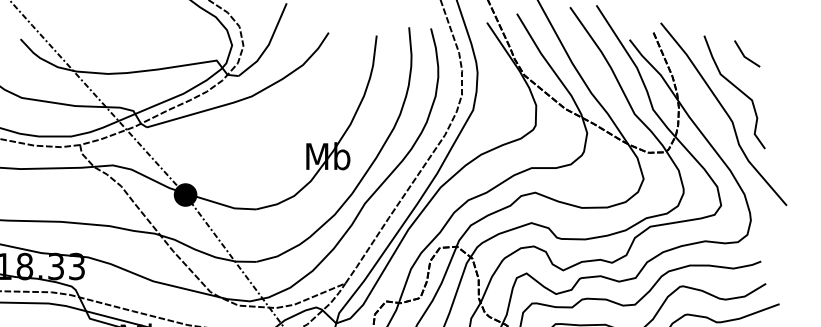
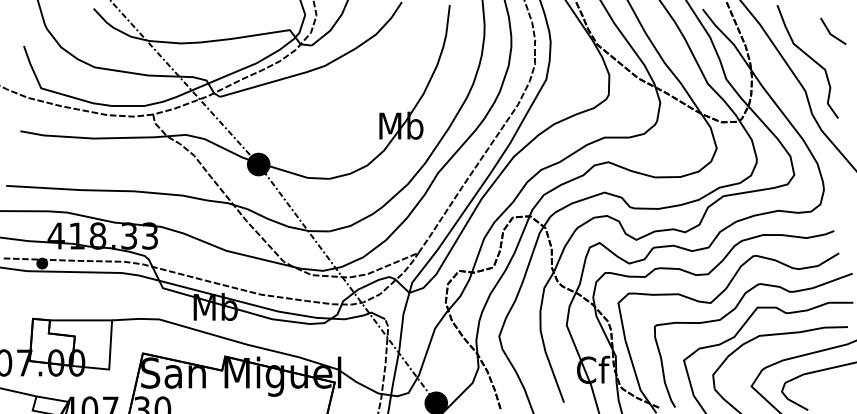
line: (744, 55) -> (830, 32), moved

